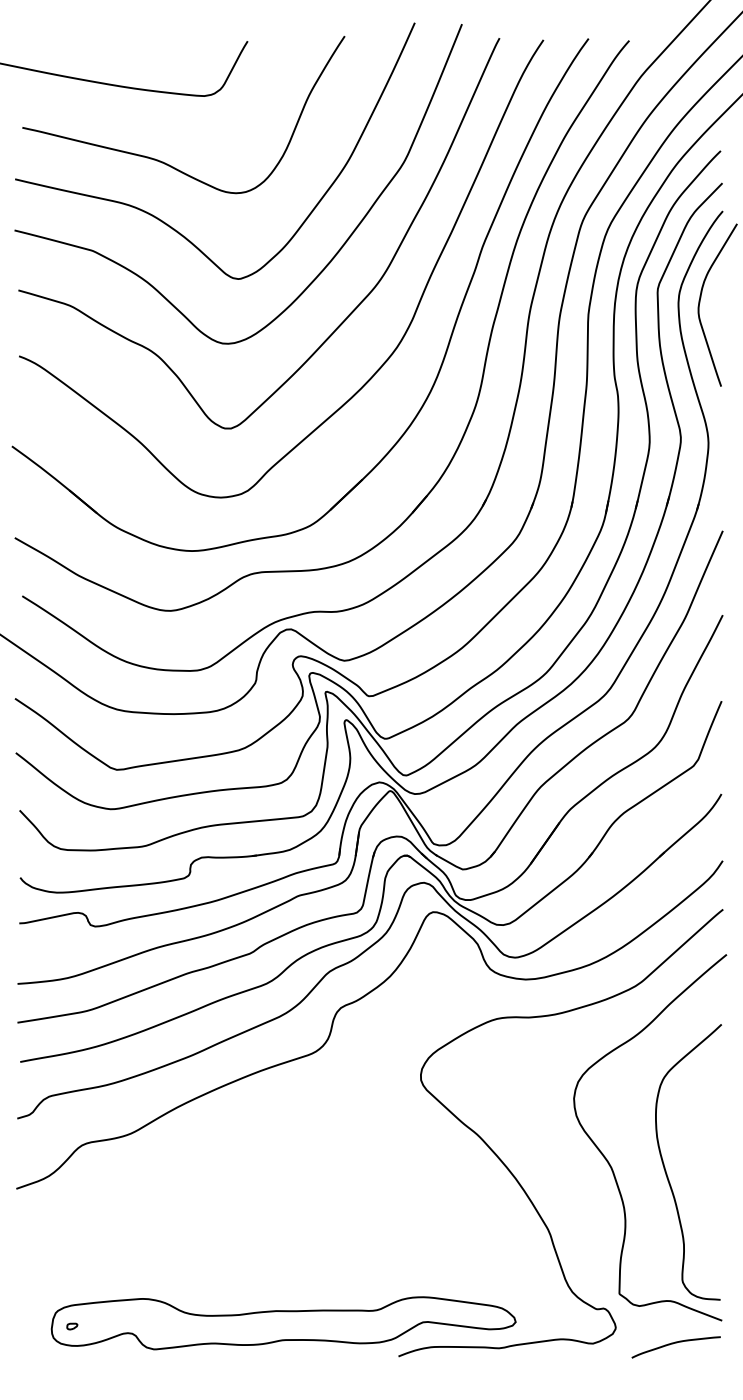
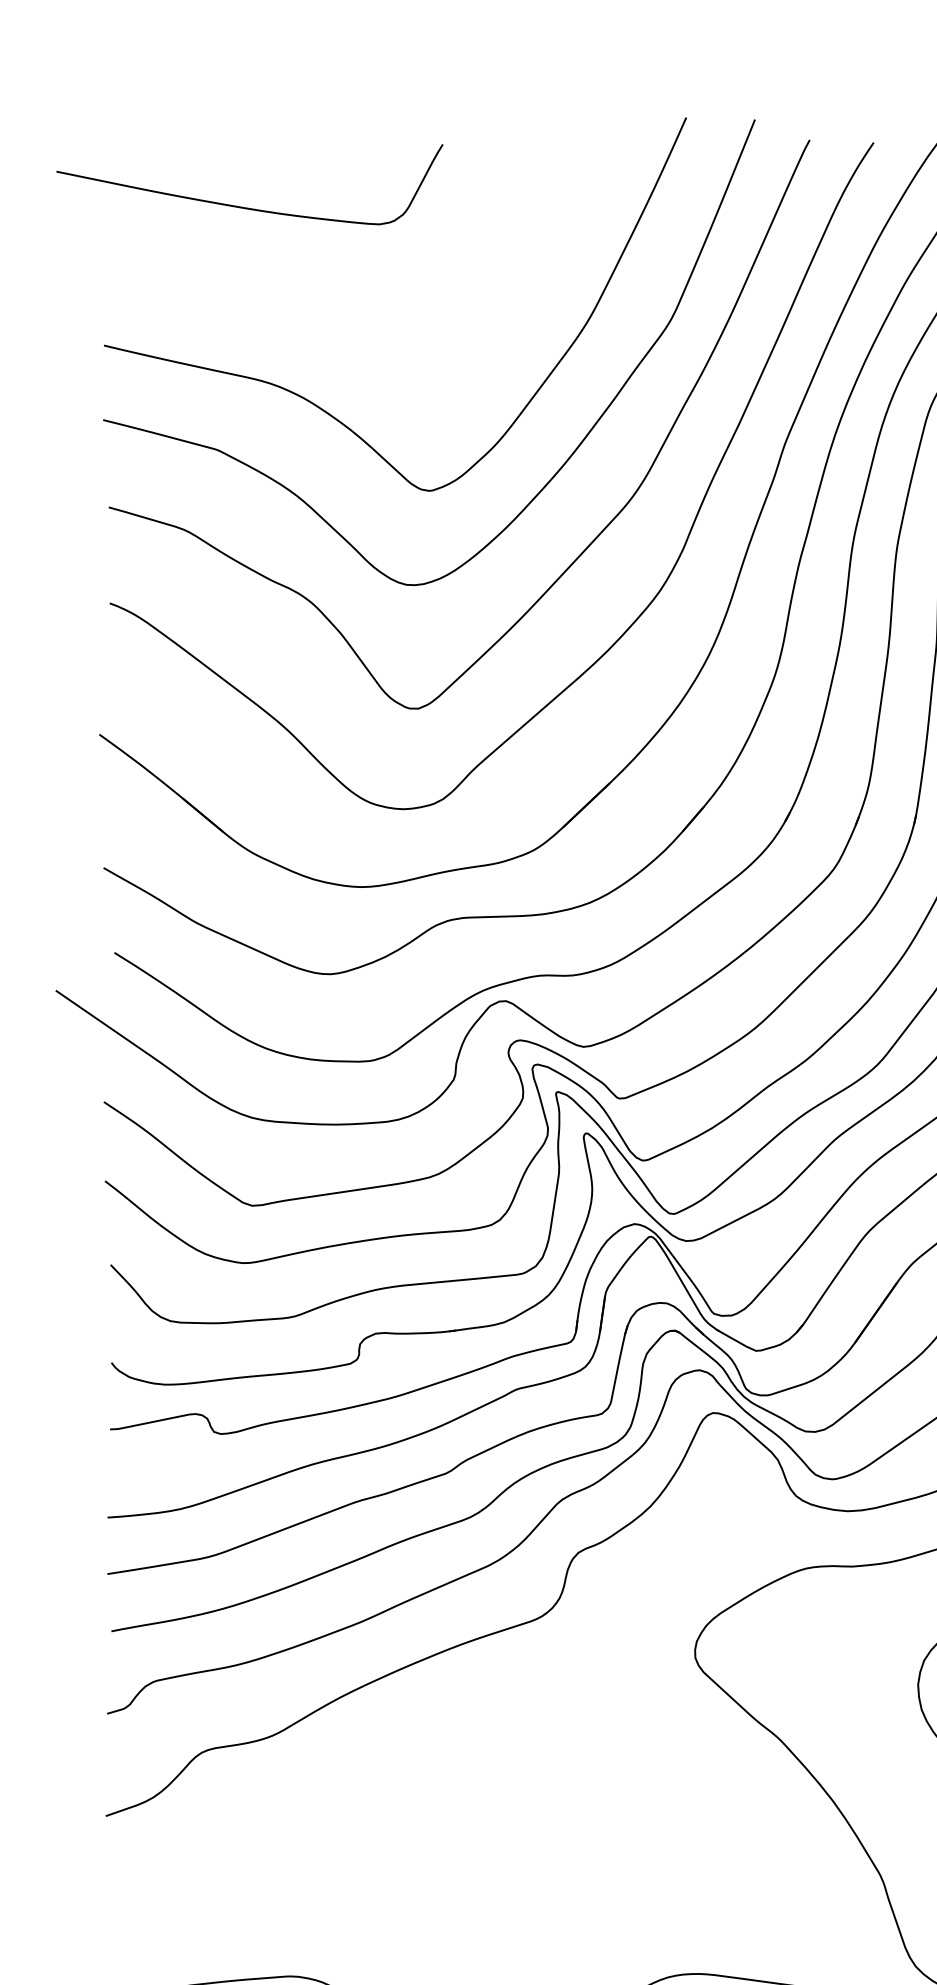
curve: (163, 161) -> (320, 319), removed

